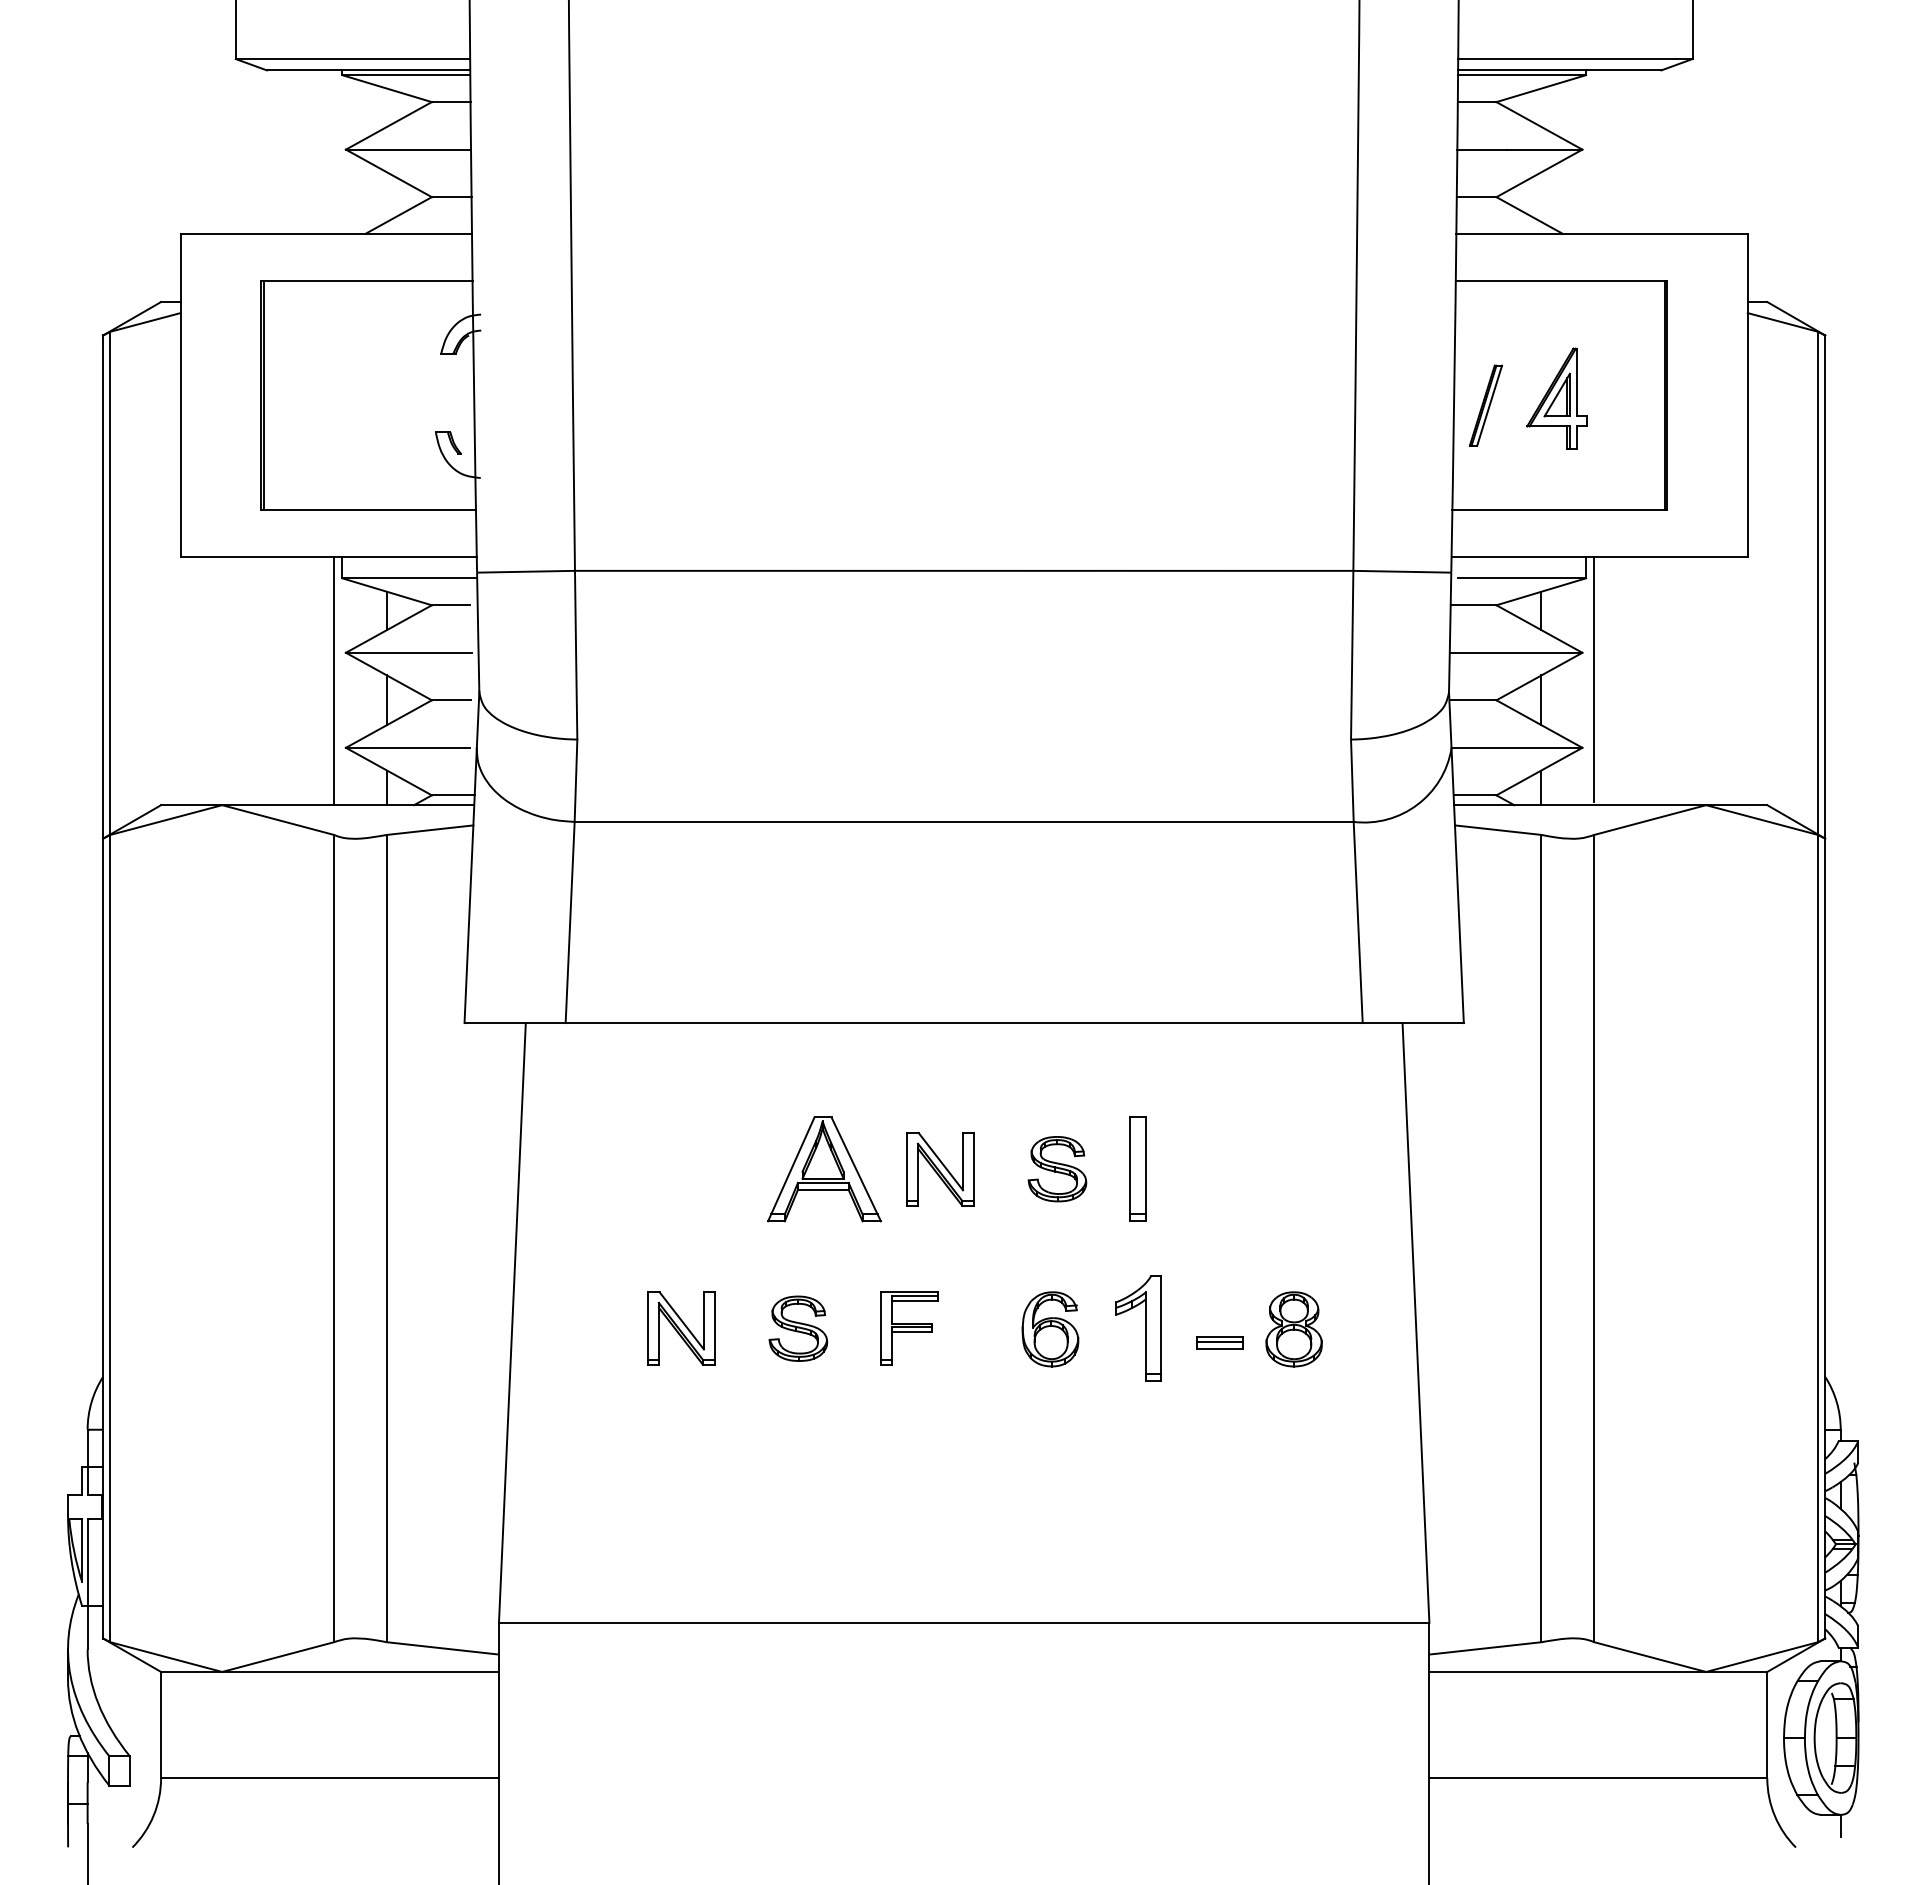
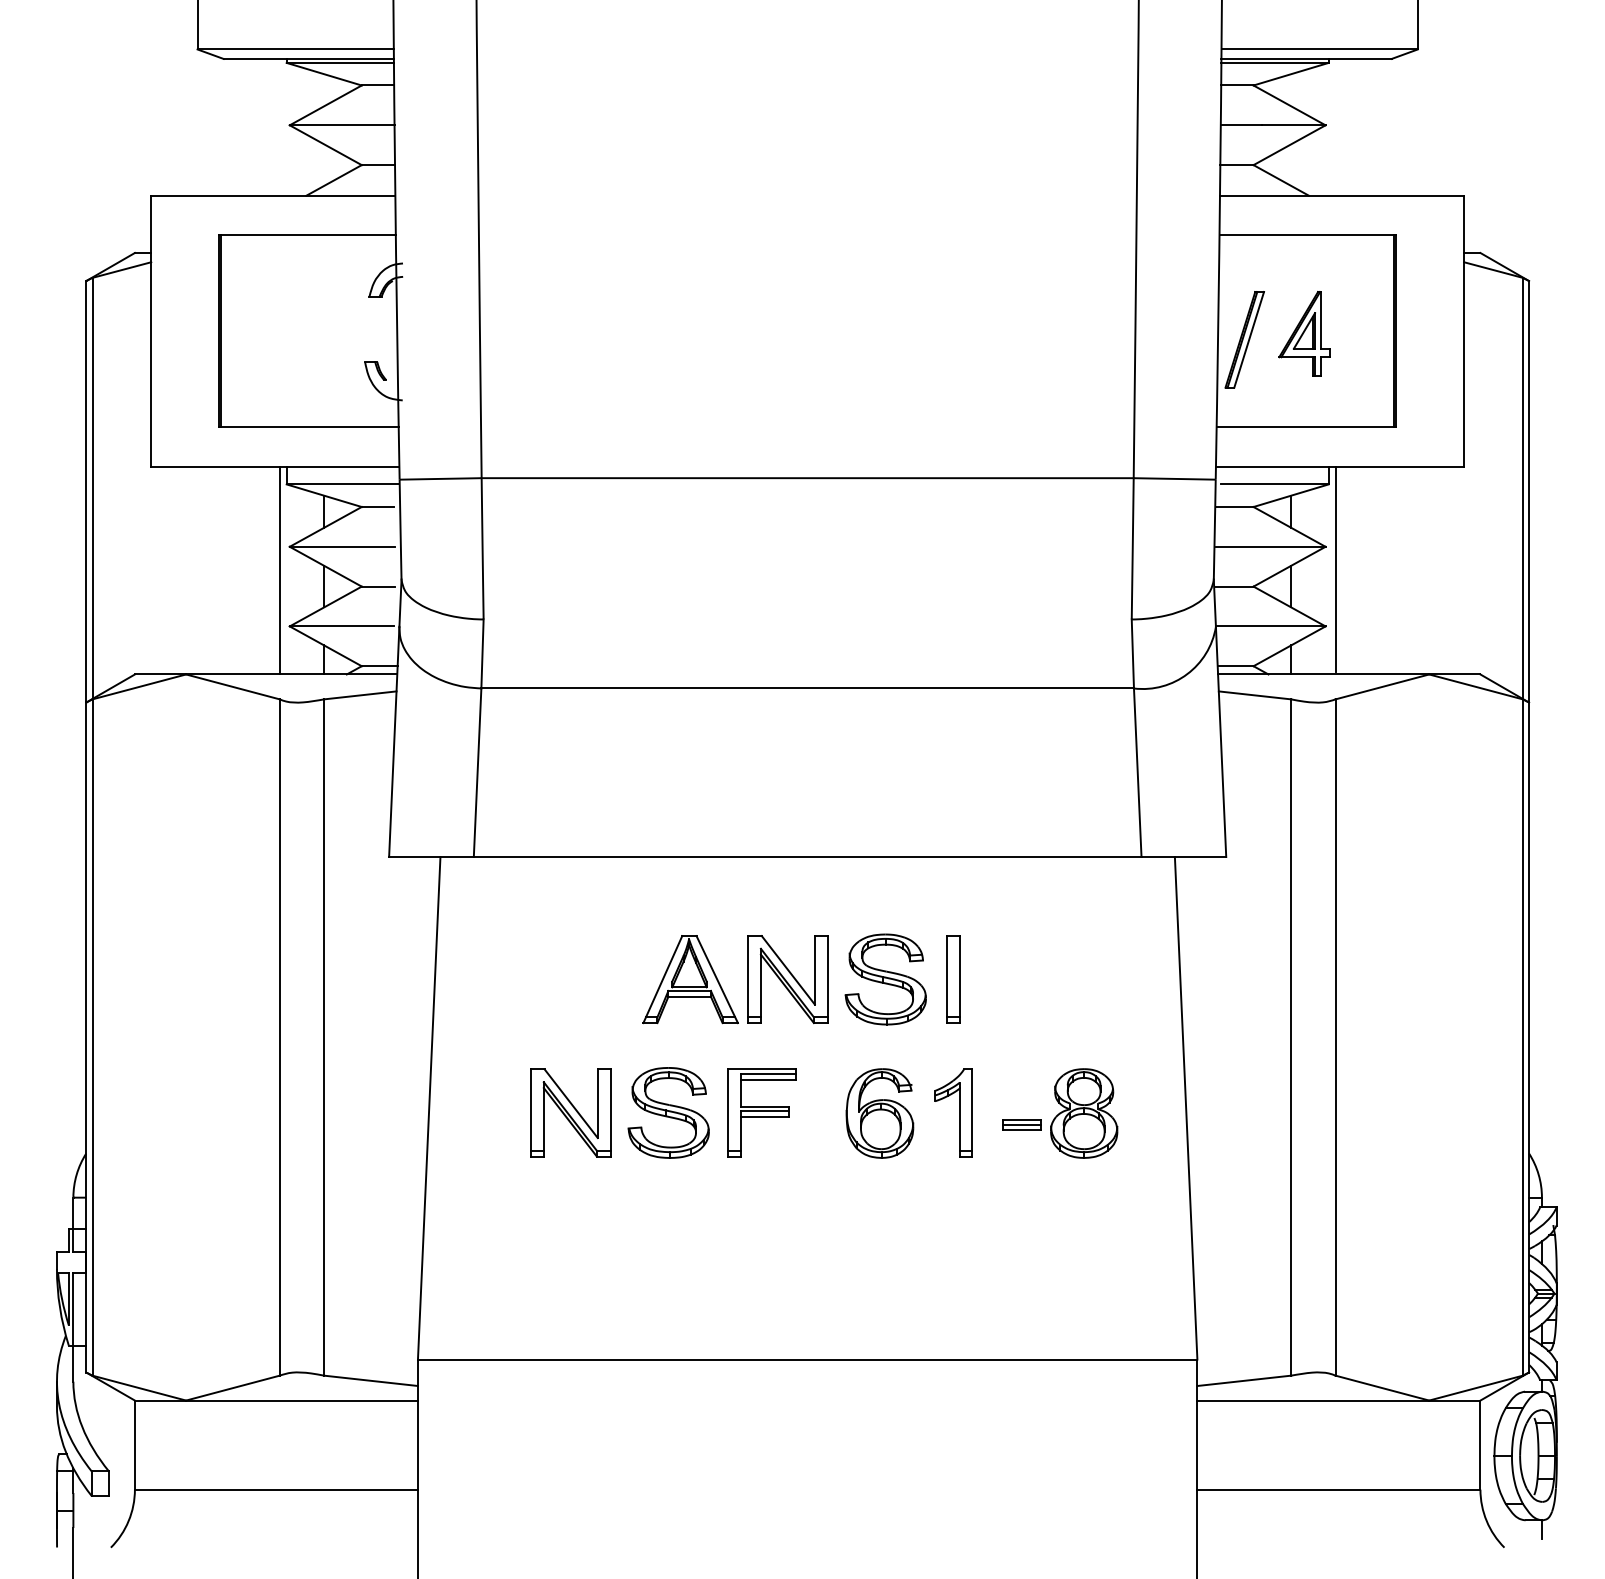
part: (1485, 405) -> (1244, 339), size x1.43
part: (1057, 1168) -> (885, 978), size x1.67
part: (940, 1169) -> (787, 979), size x1.43
part: (681, 1328) -> (570, 1112), size x1.43
part: (798, 1328) -> (668, 1112), size x1.67
part: (909, 1328) -> (761, 1112), size x1.43
part: (1050, 1329) -> (879, 1113), size x1.43
part: (1293, 1329) -> (1083, 1113), size x1.43

